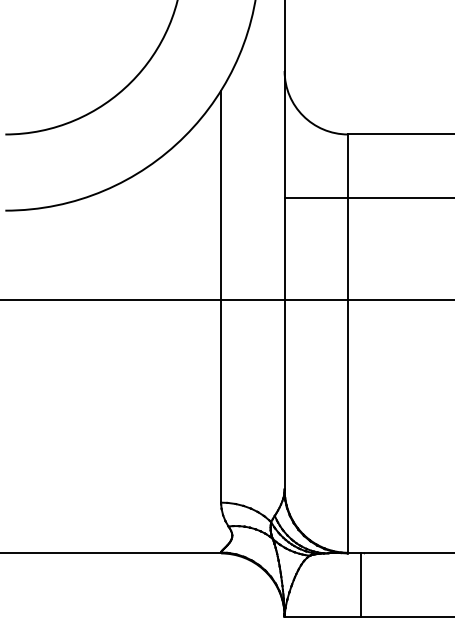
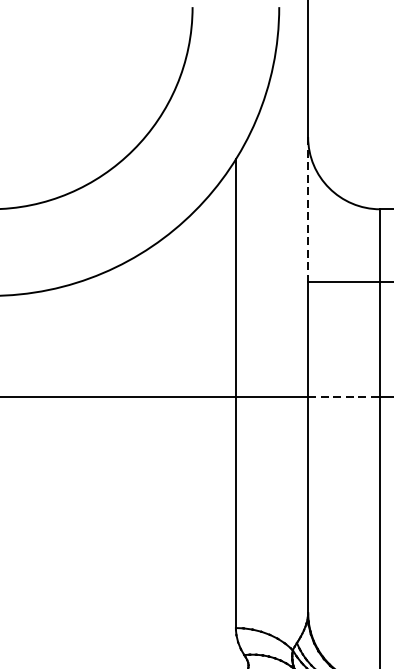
line: (284, 135) -> (307, 210), solid -> dashed
line: (316, 299) -> (344, 396), solid -> dashed

